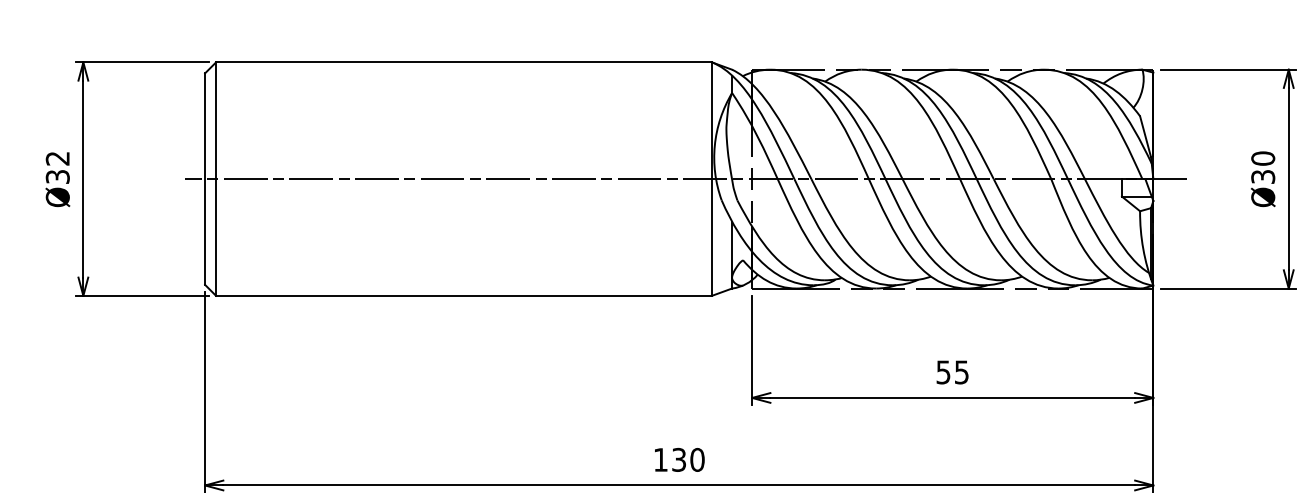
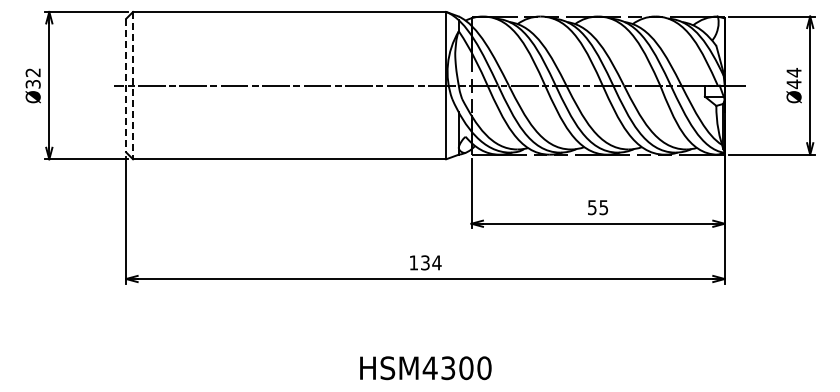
text: (1262, 167) -> (793, 78), Ø30 -> Ø44
line: (205, 178) -> (126, 85), solid -> dashed
line: (216, 178) -> (133, 85), solid -> dashed
text: (696, 459) -> (436, 262), 130 -> 134

